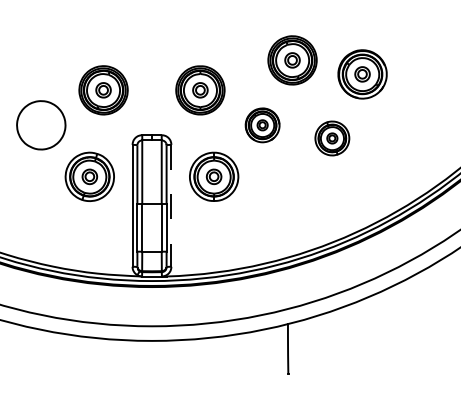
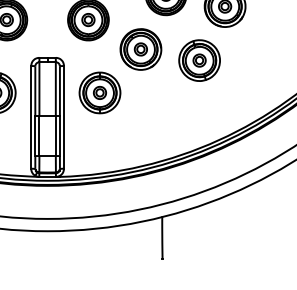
part: (262, 125) -> (140, 49), size x1.43
part: (332, 138) -> (199, 60), size x1.43
line: (171, 205) -> (64, 117), dashed -> solid

